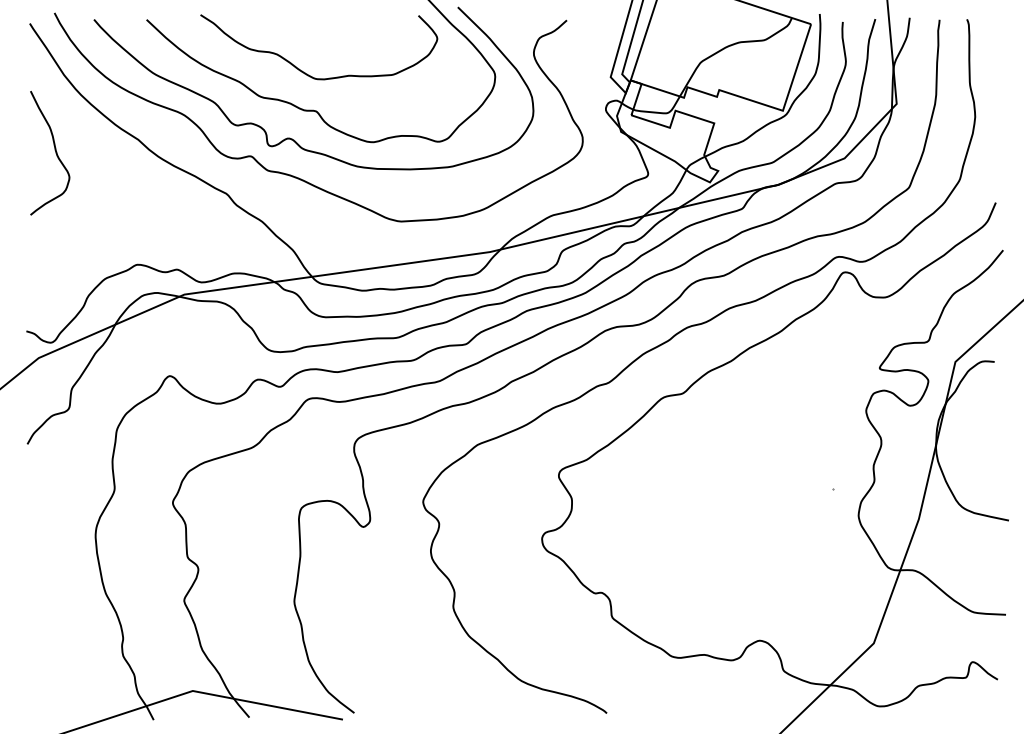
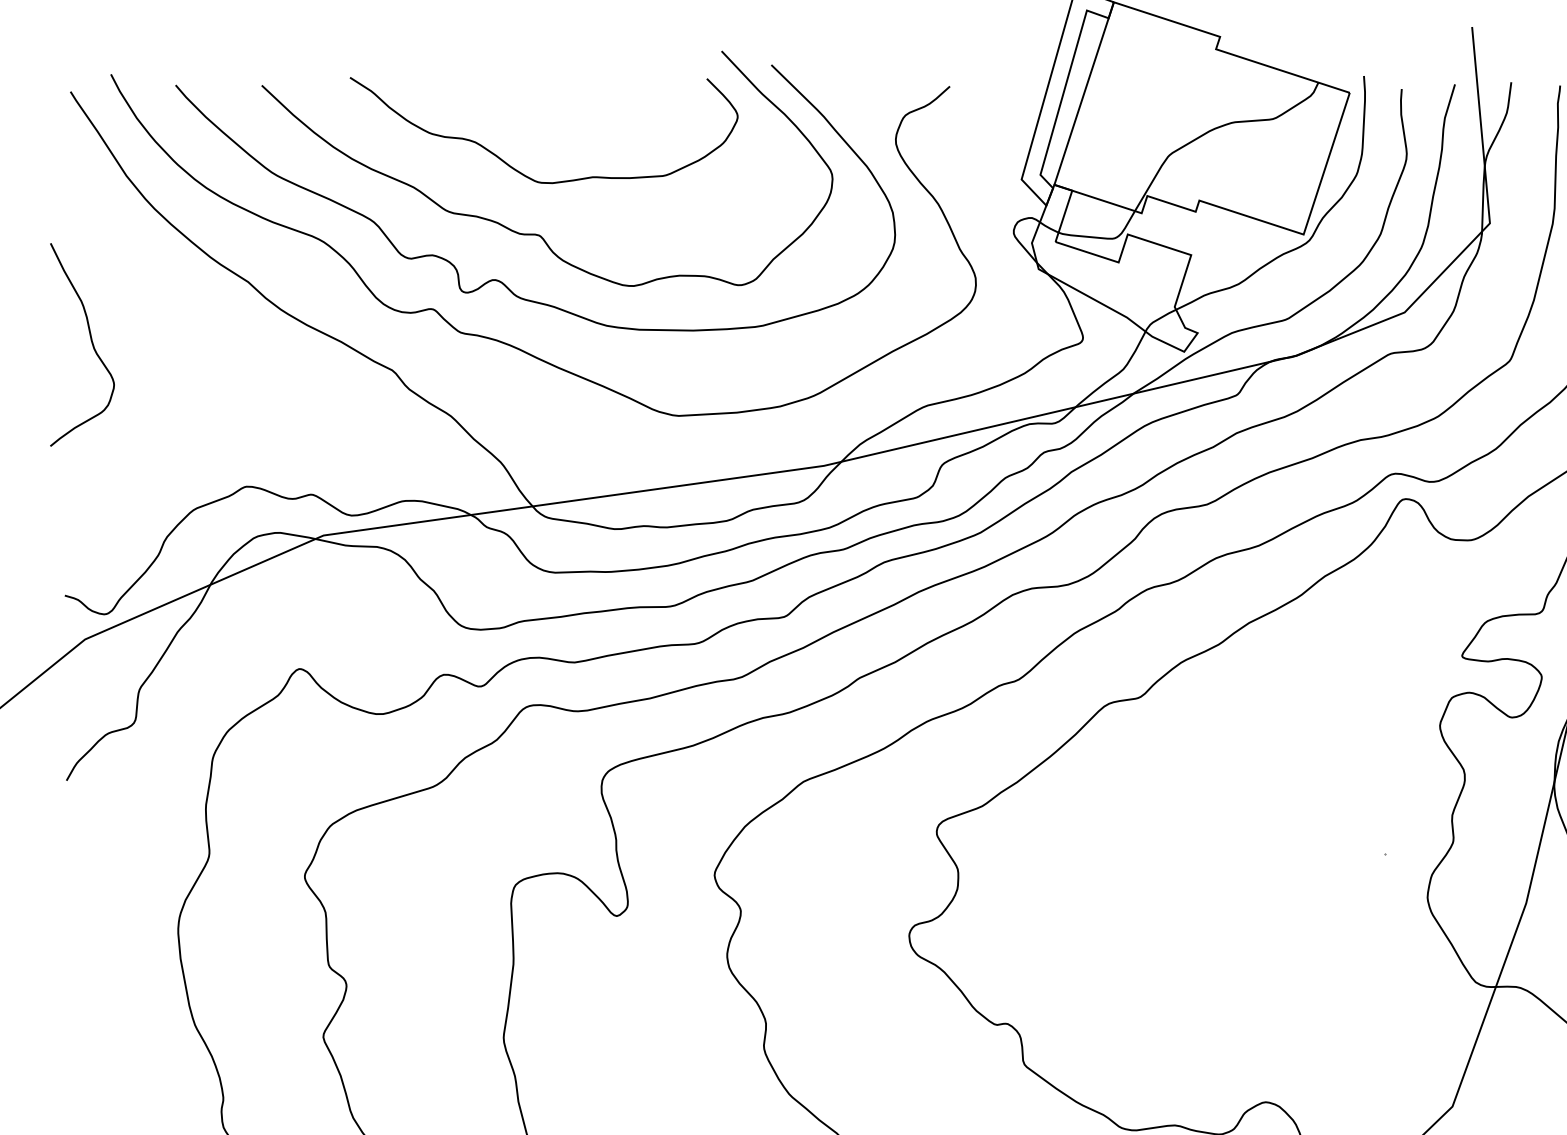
curve: (54, 150) -> (89, 340), moved

